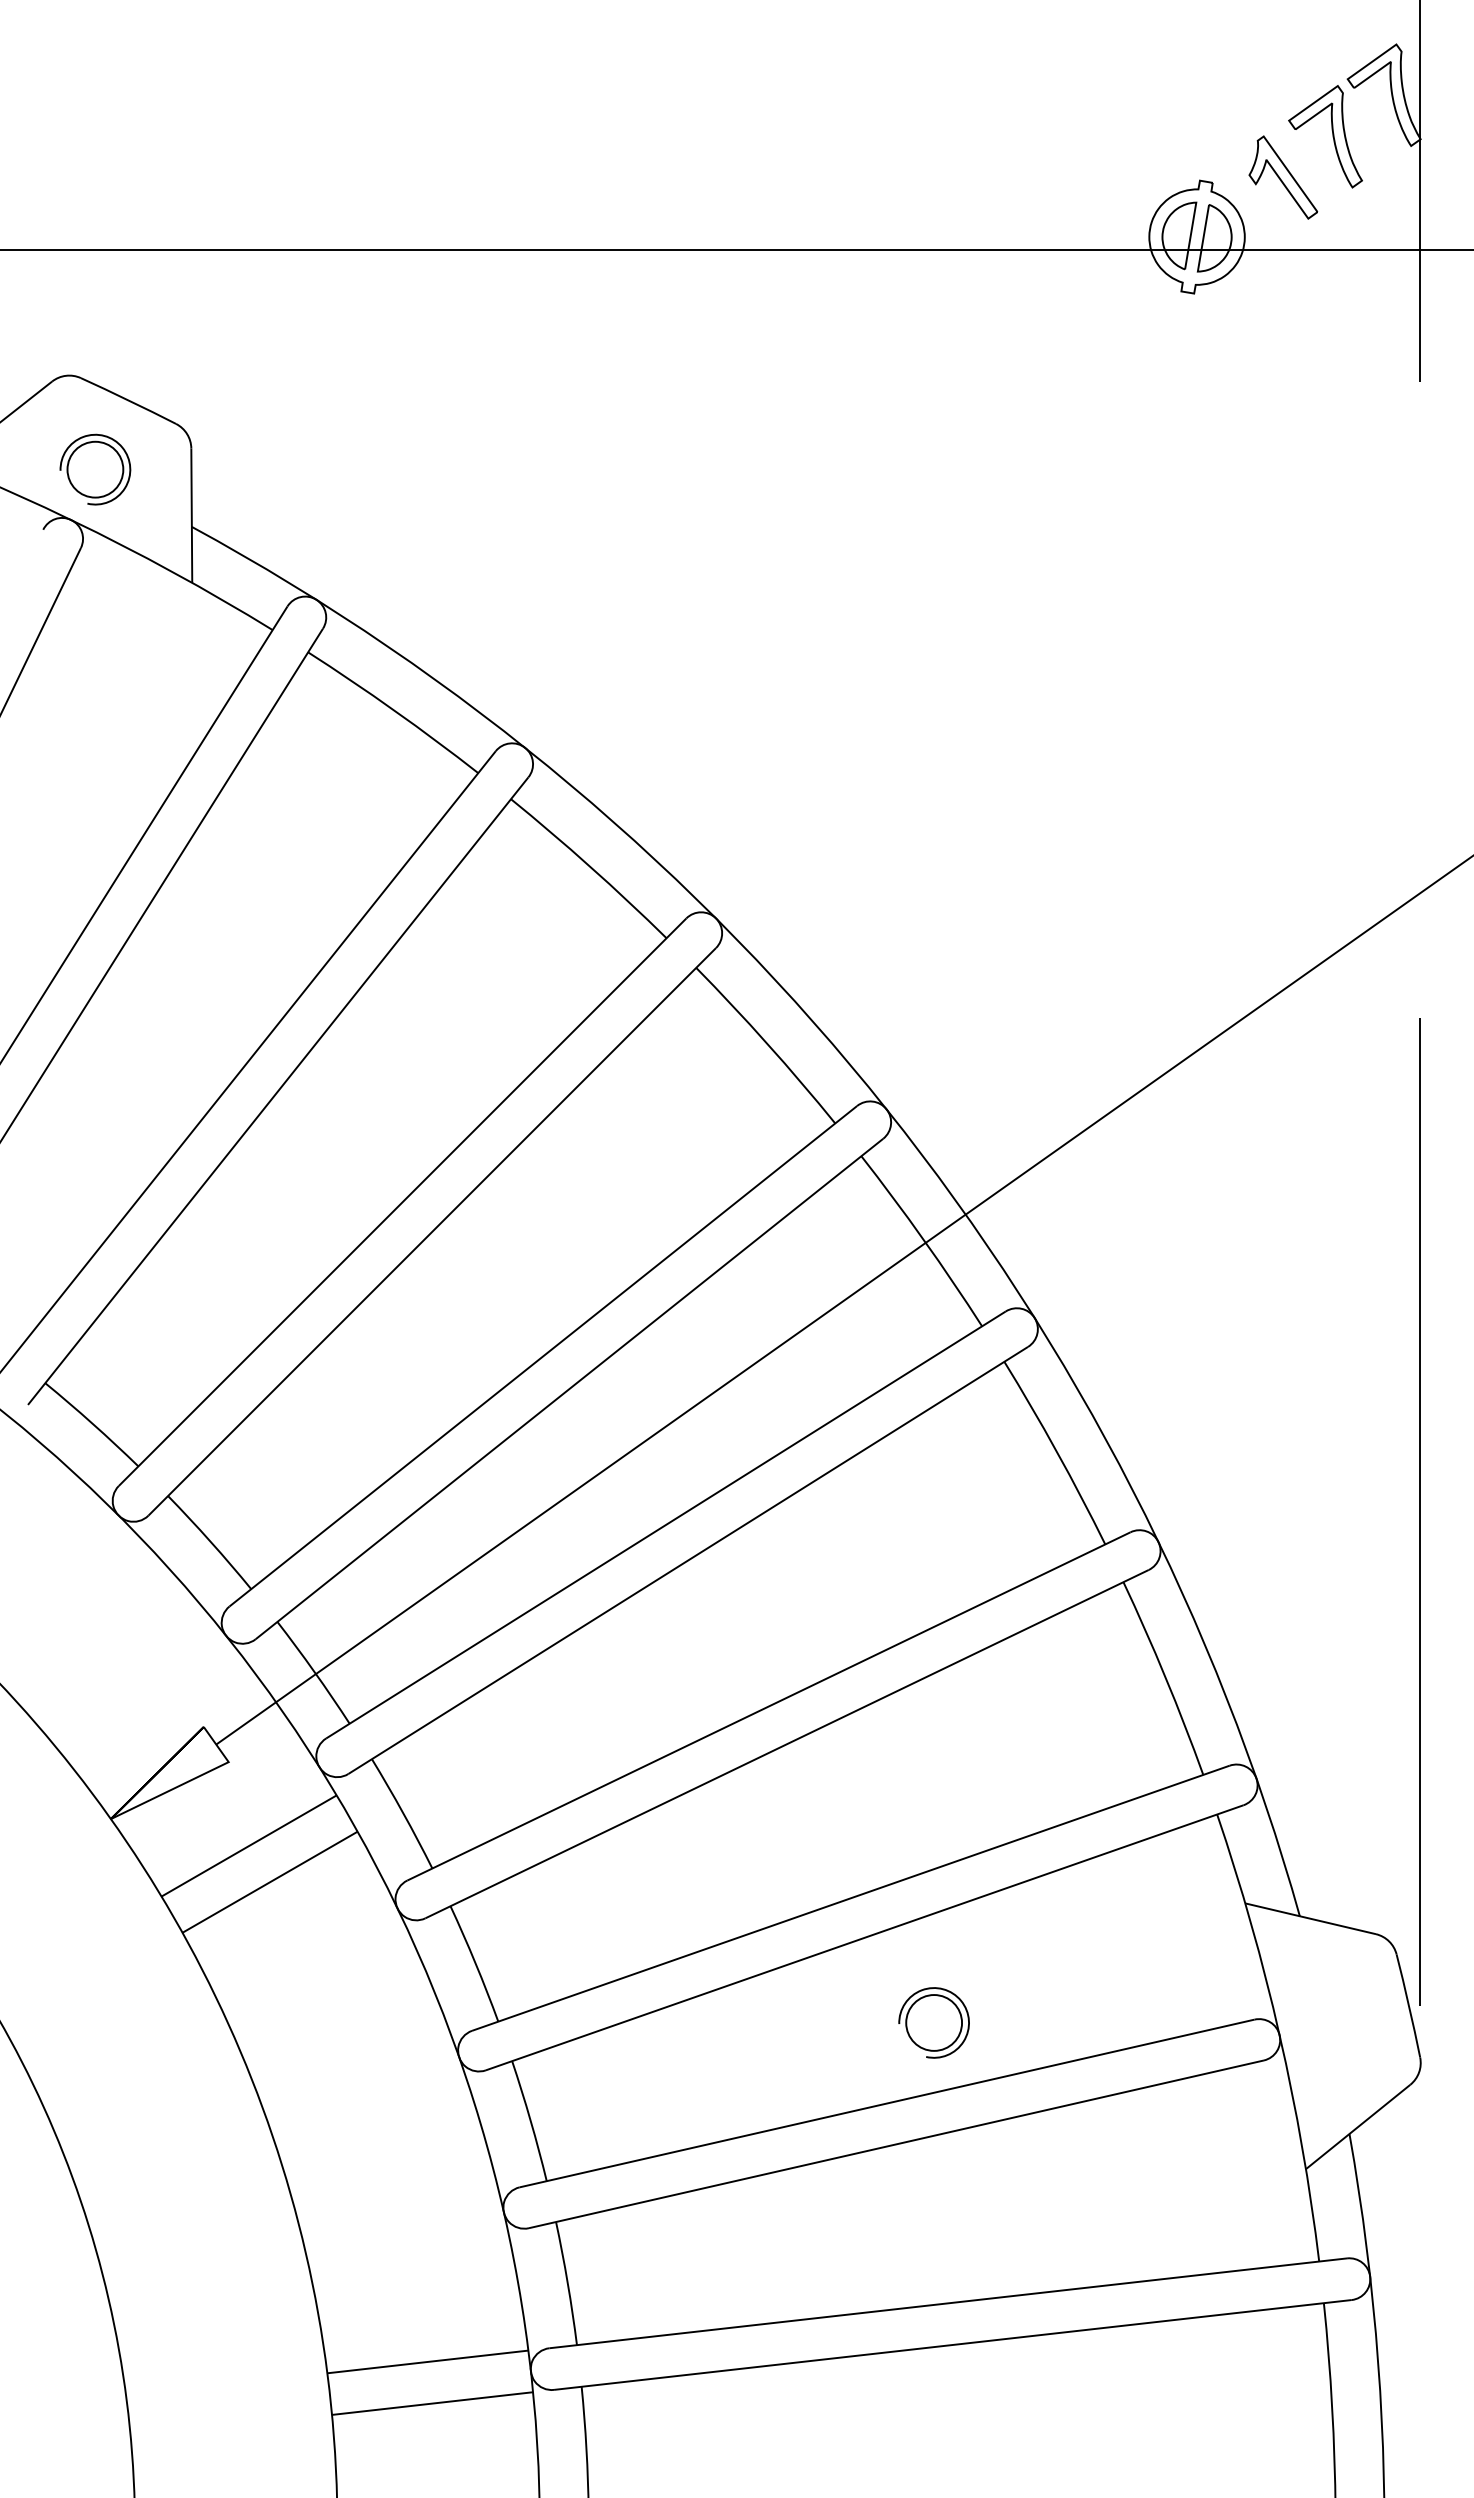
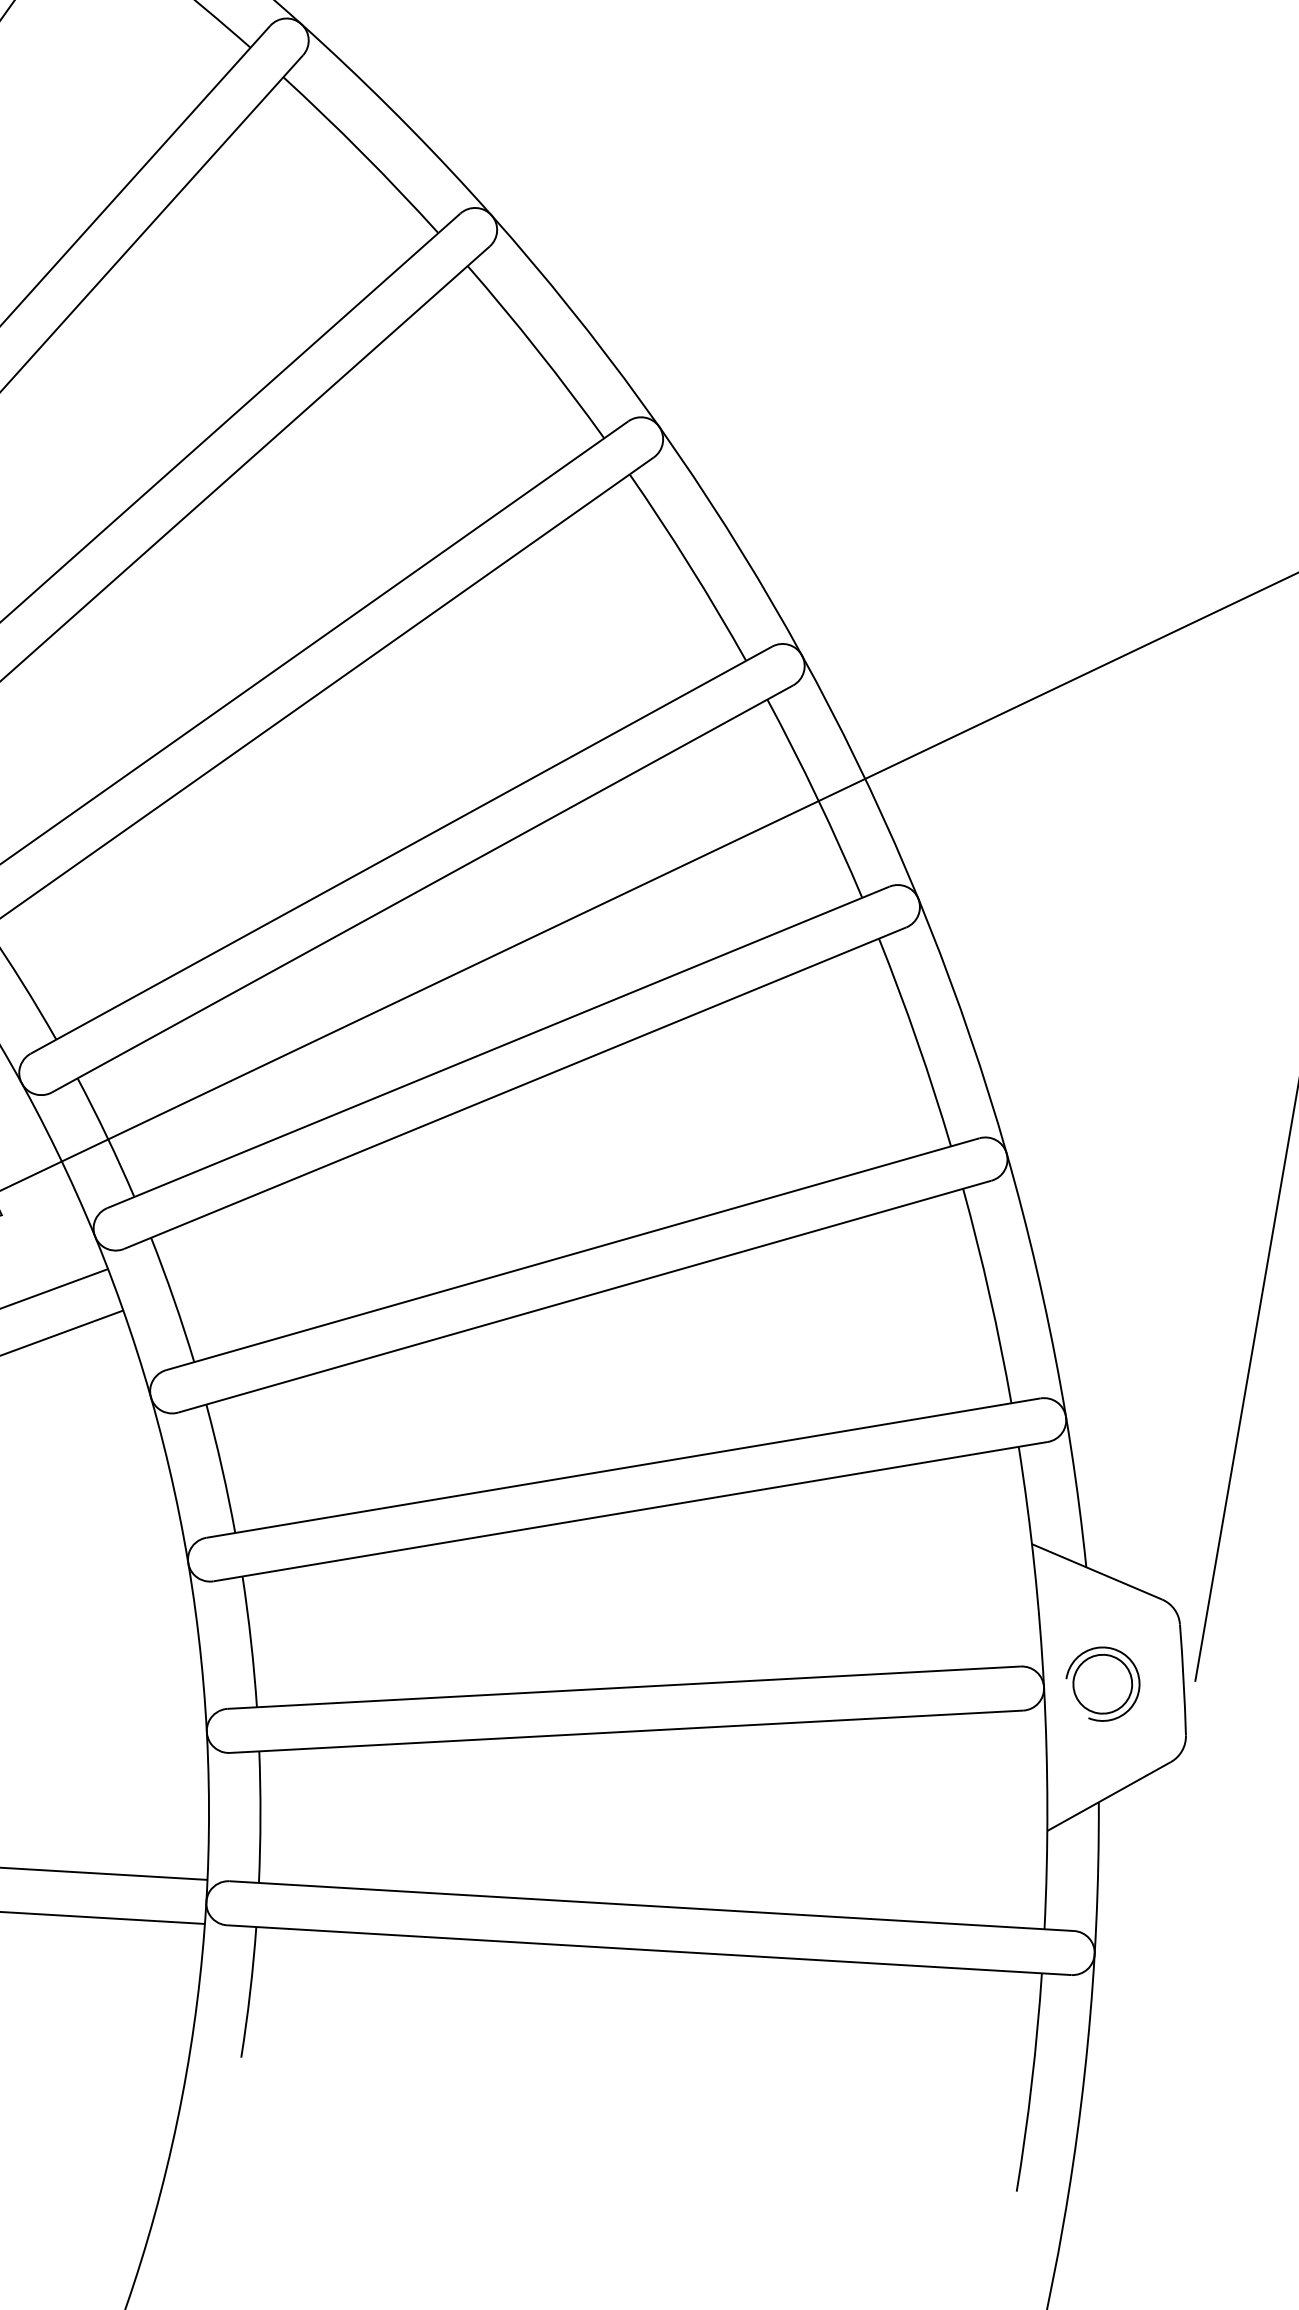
part: (933, 2022) -> (1102, 1683), moved

